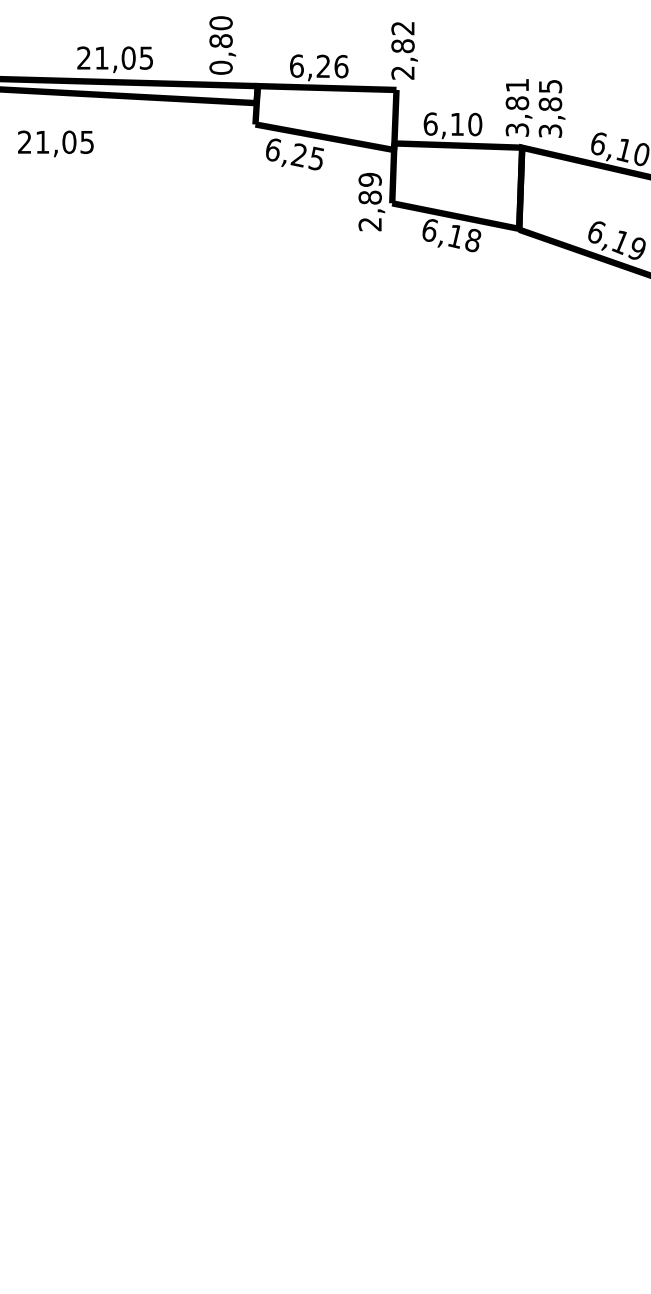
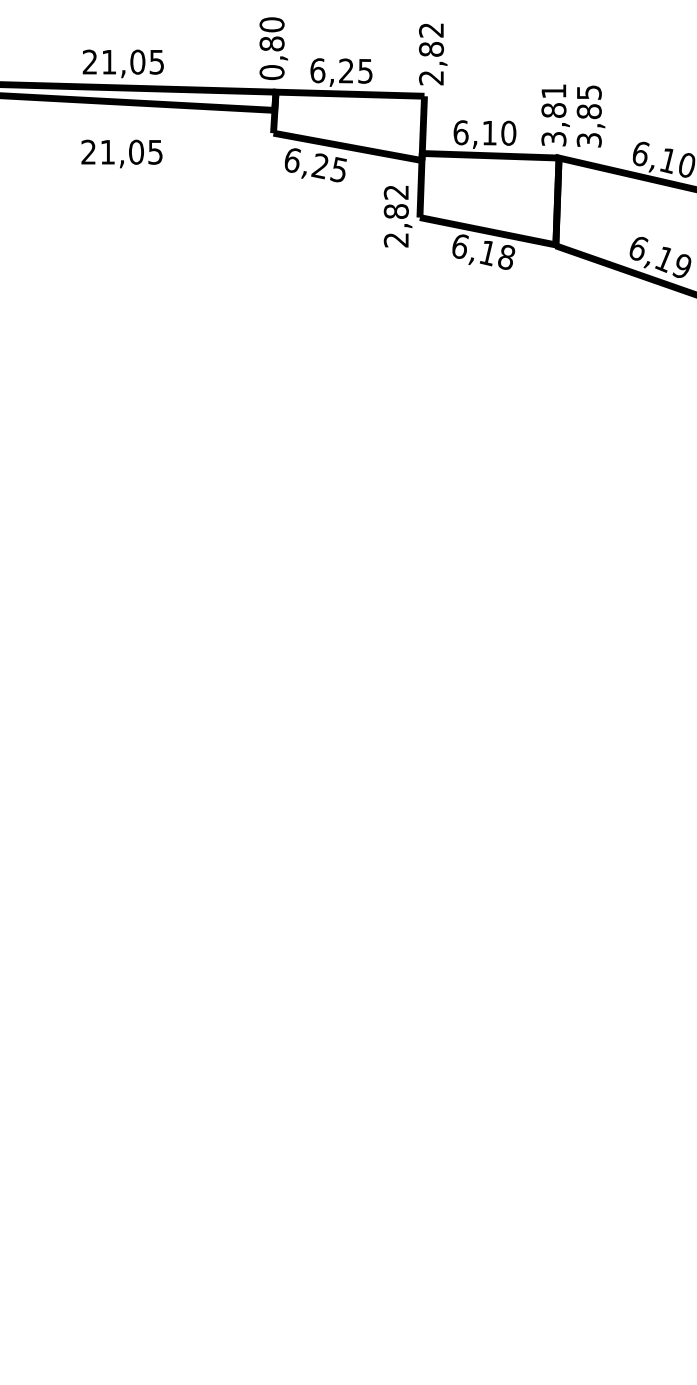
text: (222, 45) -> (273, 48), moved
text: (341, 66) -> (365, 71), 6,26 -> 6,25
text: (55, 143) -> (121, 153), moved
text: (369, 179) -> (395, 192), 2,89 -> 2,82

